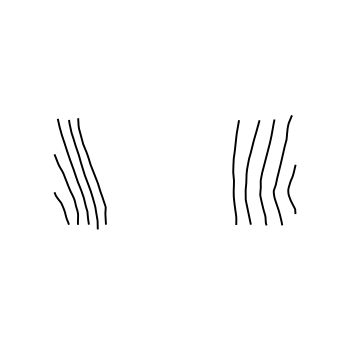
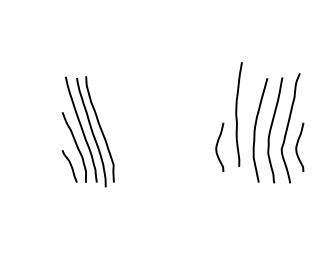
curve: (234, 172) -> (237, 114), moved
curve: (209, 188) -> (217, 146), added

